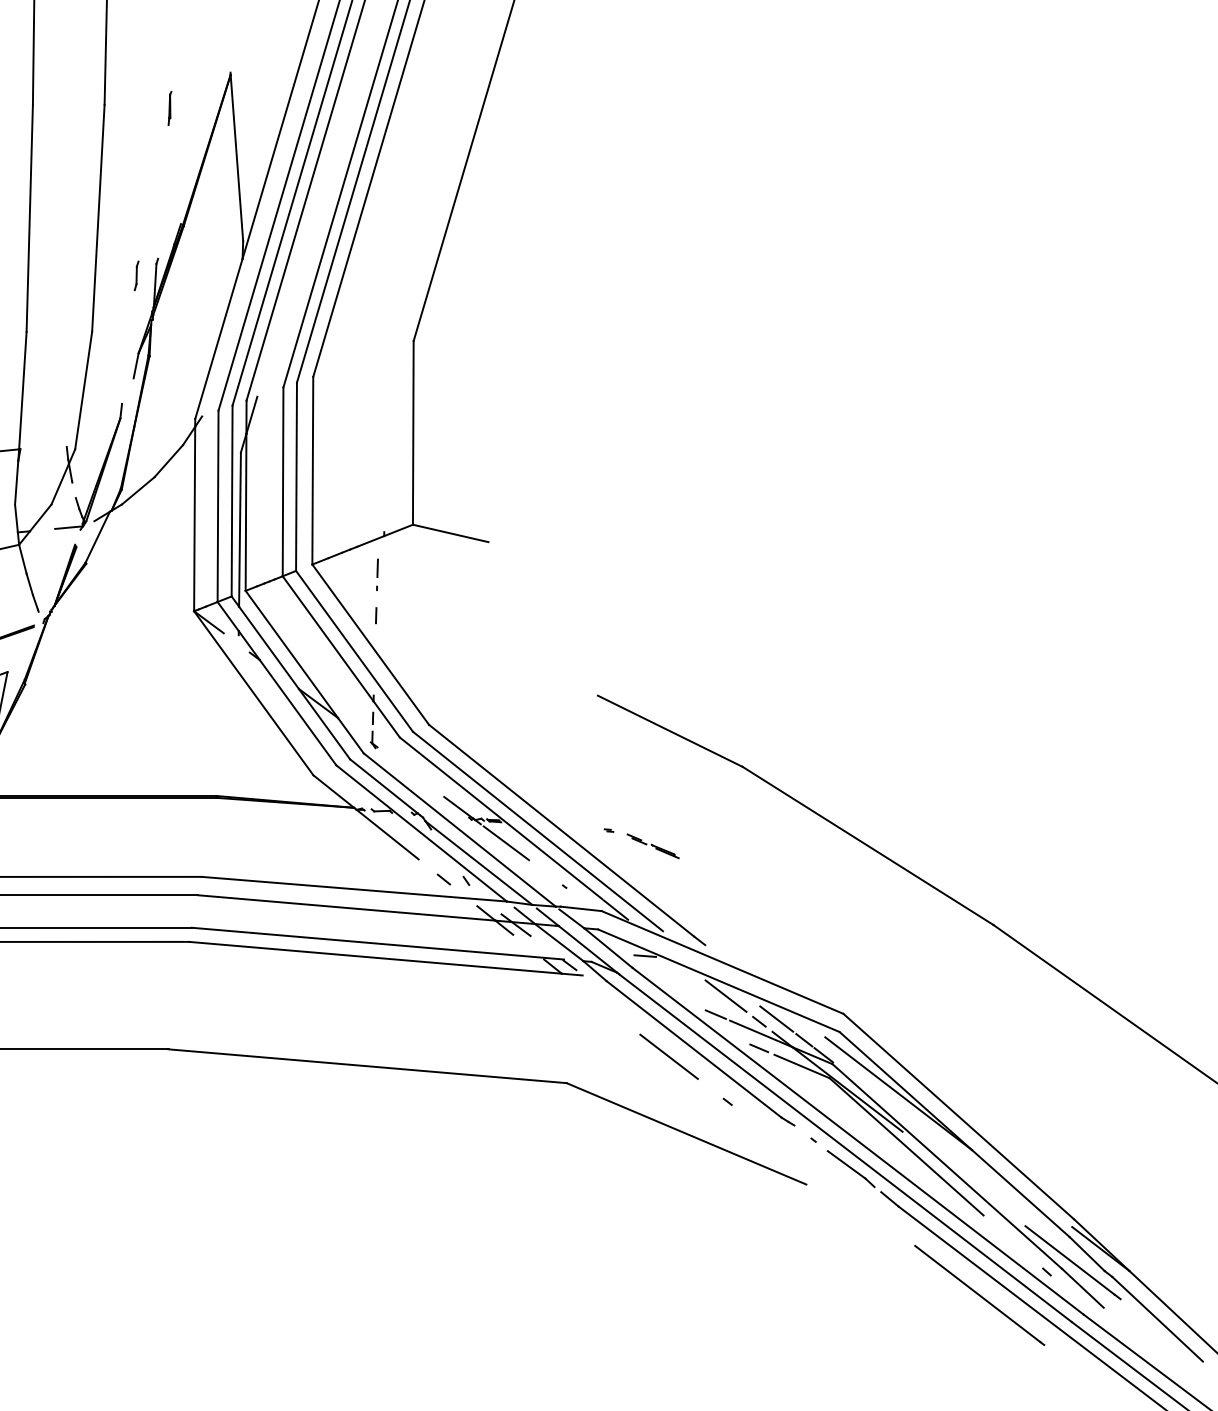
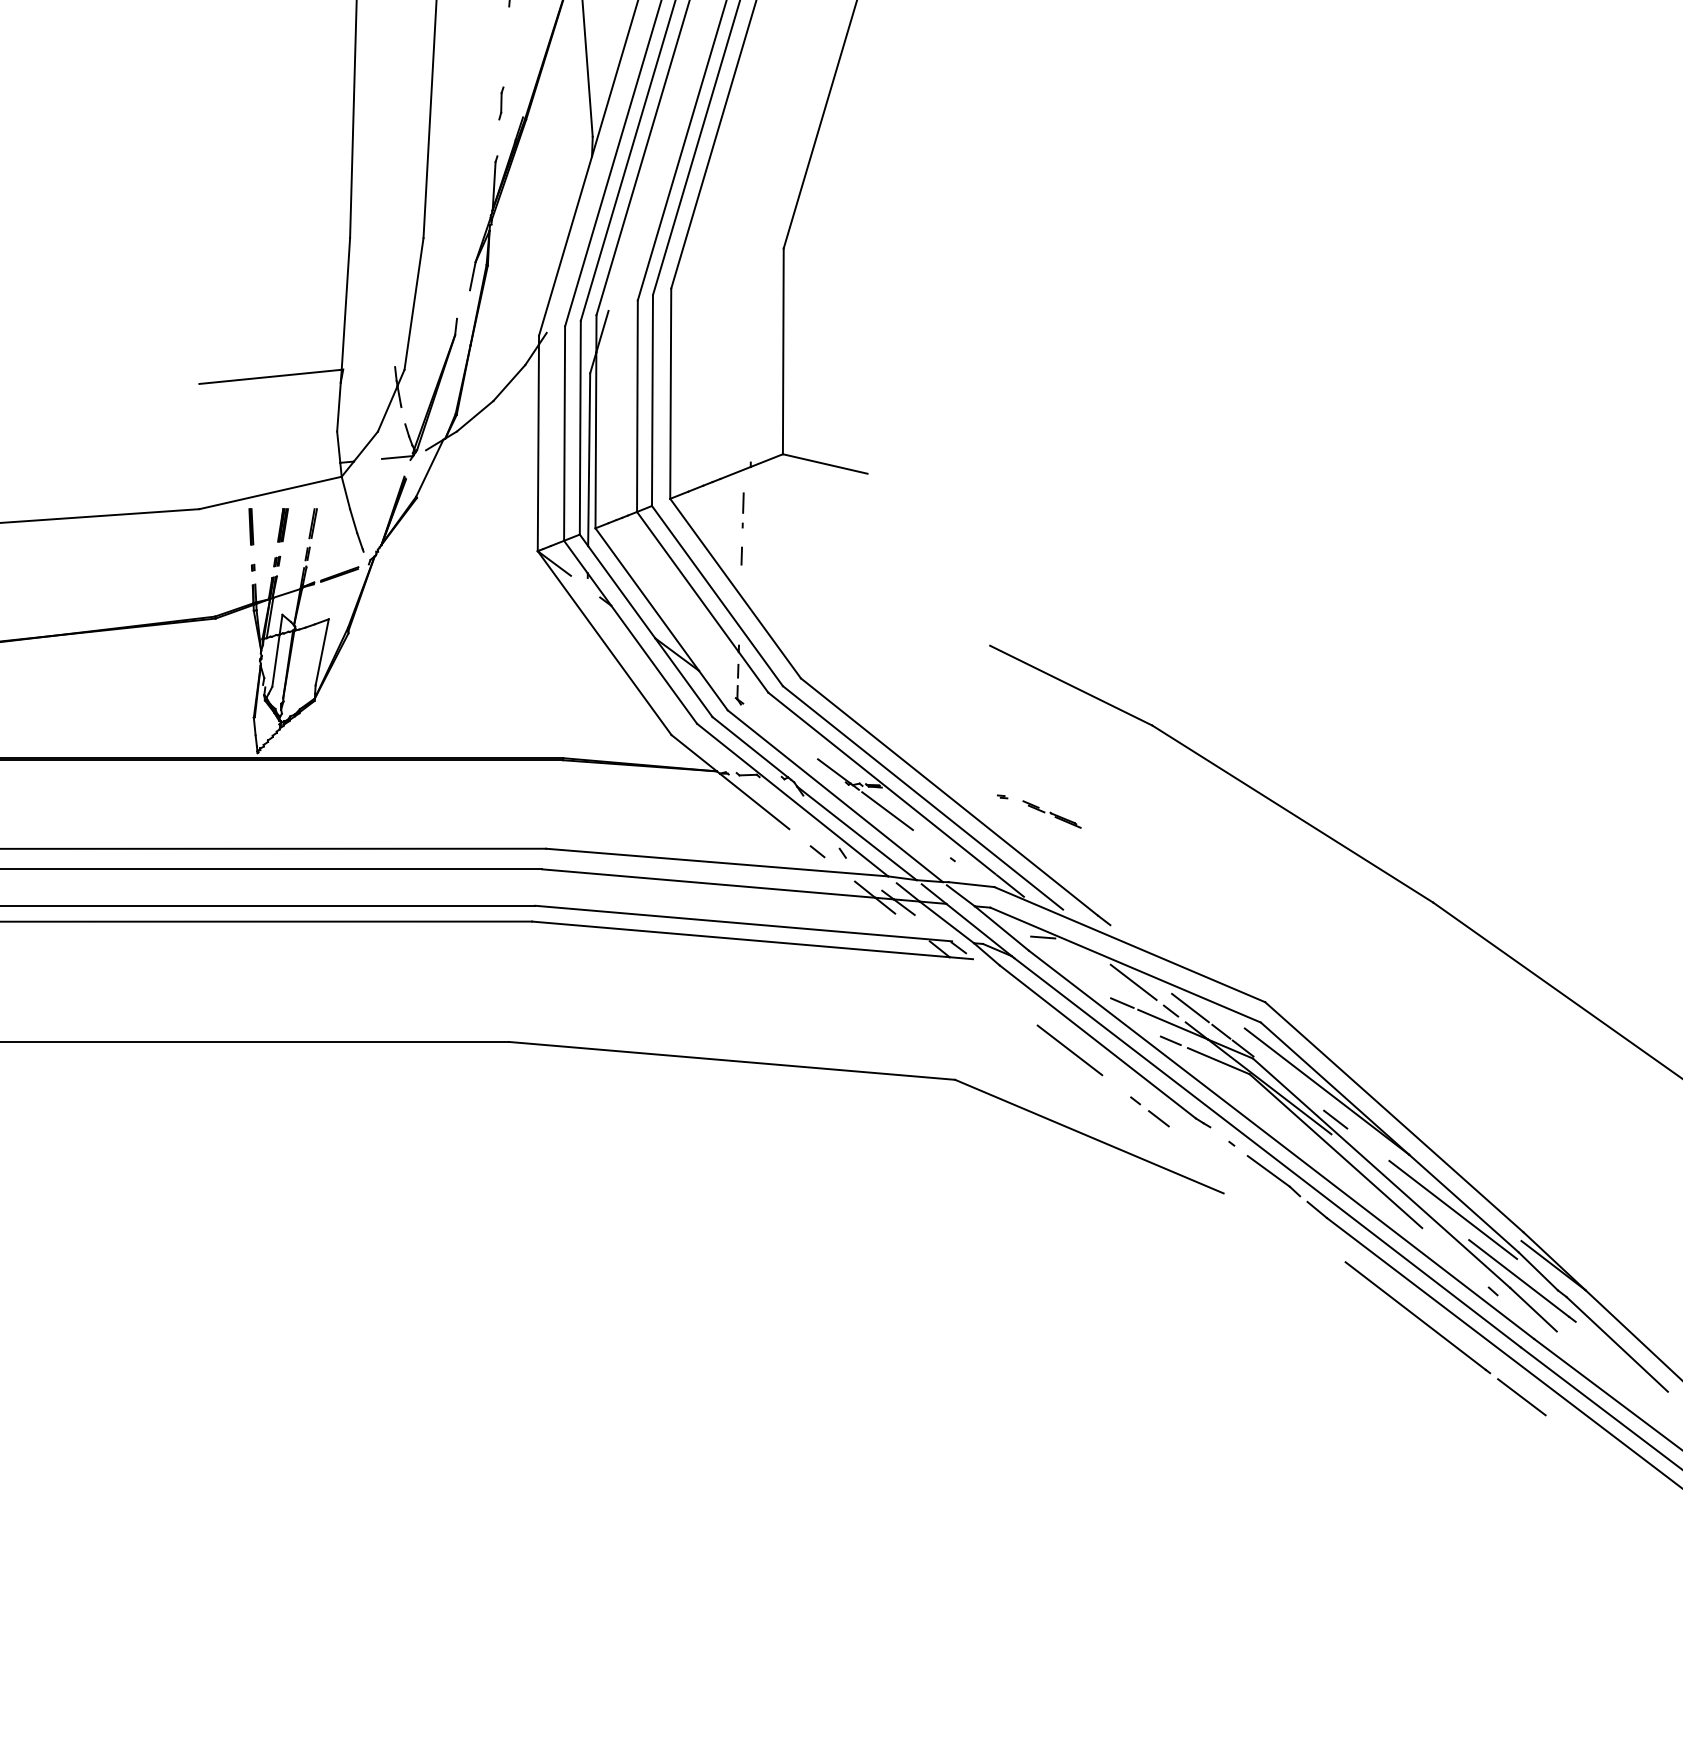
line: (136, 275) -> (501, 103), moved
line: (748, 1117) -> (1158, 1118), added
line: (906, 1118) -> (1335, 1119), added
line: (1011, 1198) -> (1453, 1209), added
line: (1072, 1366) -> (1521, 1397), added

